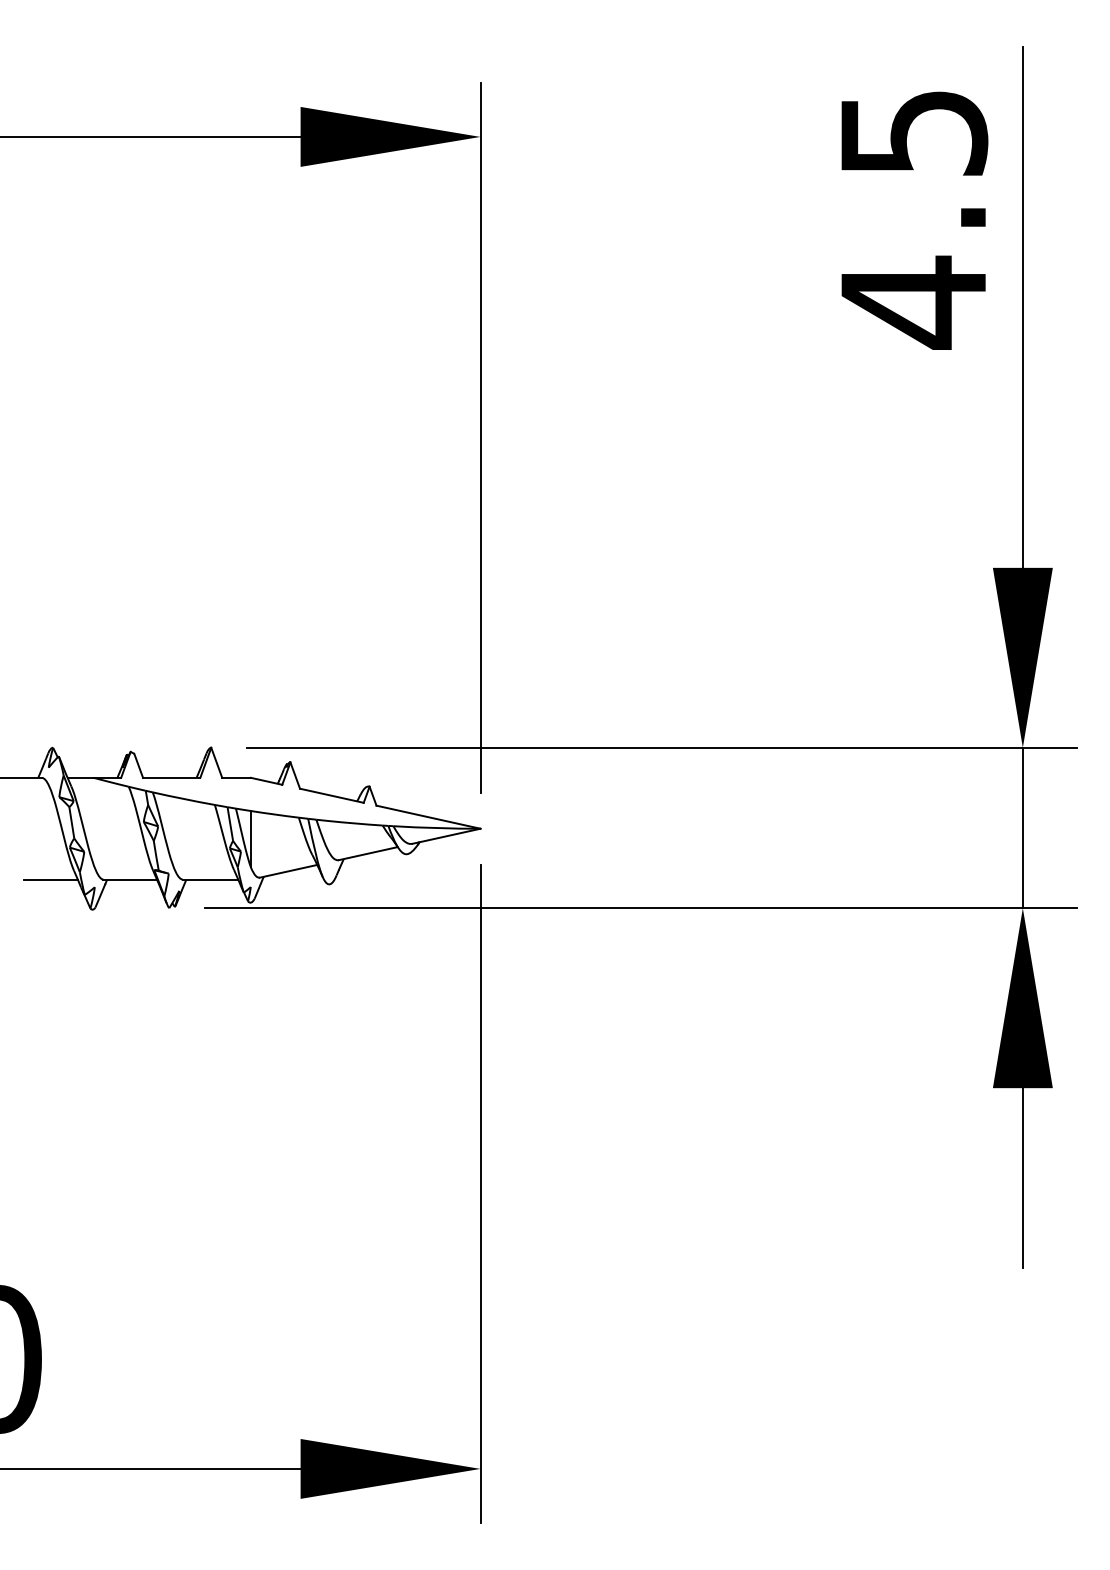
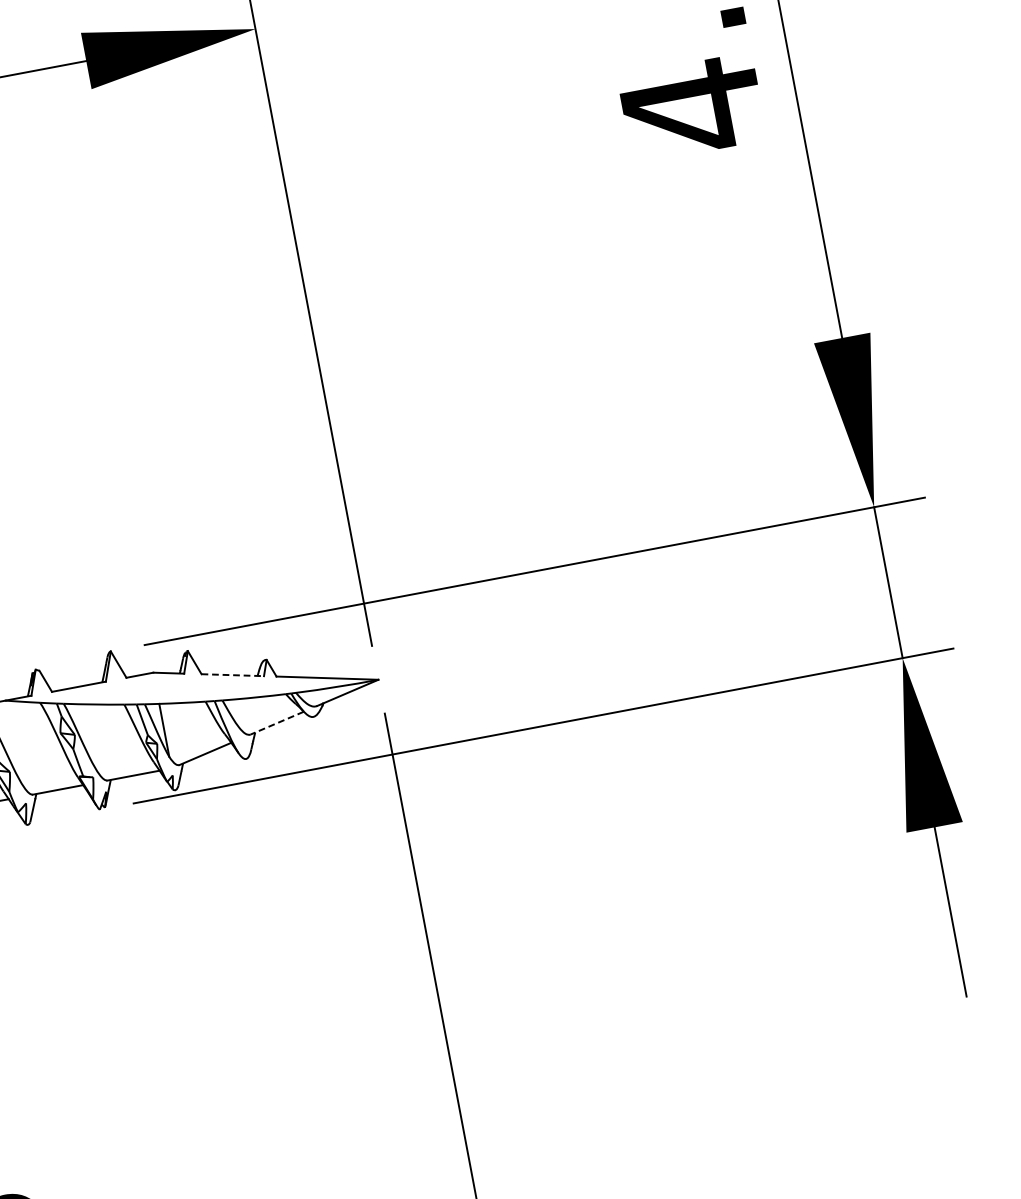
line: (331, 795) -> (232, 674), solid -> dashed
line: (367, 853) -> (276, 723), solid -> dashed

